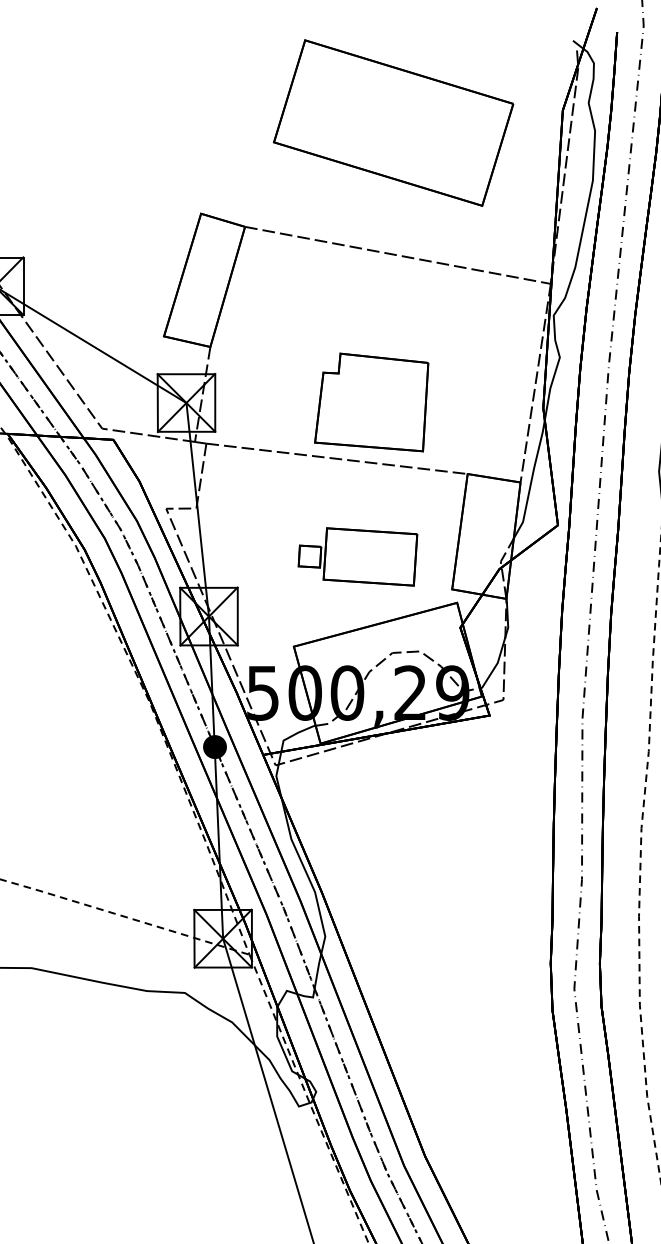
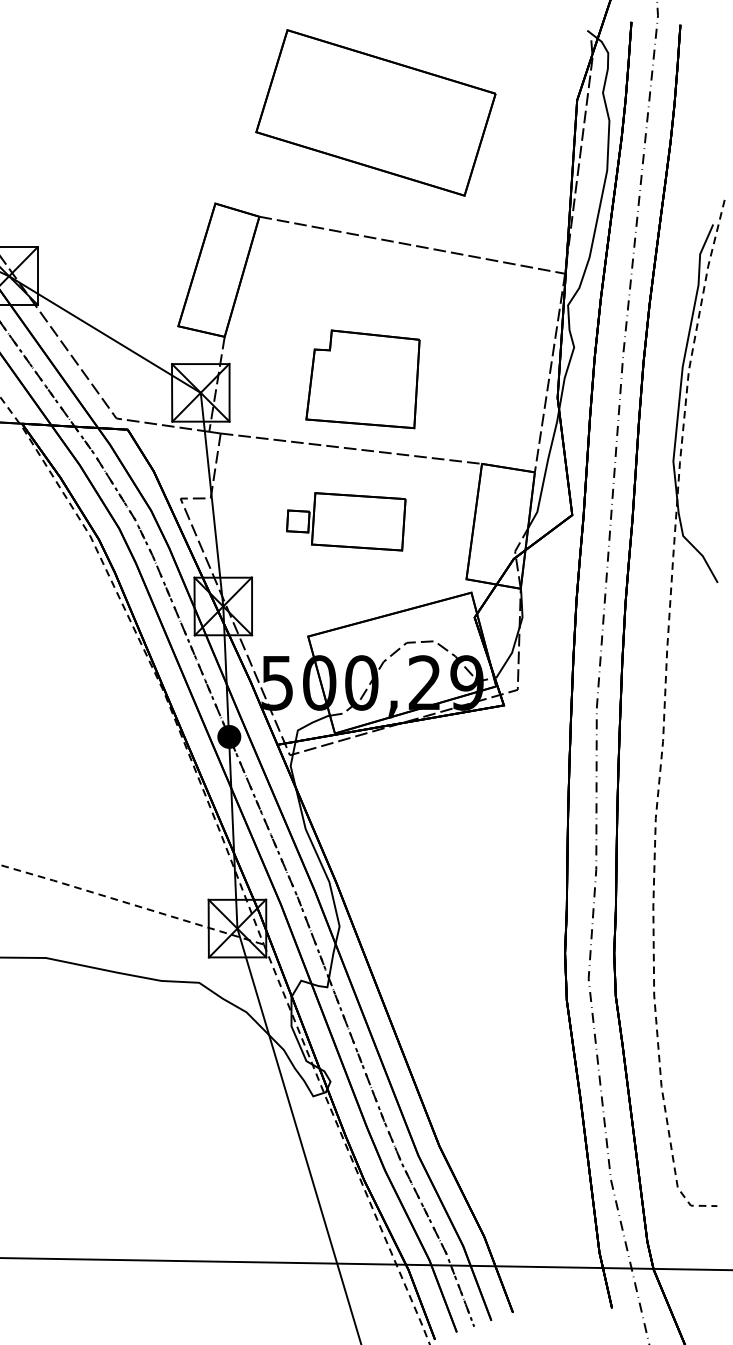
part: (393, 122) -> (375, 112), moved
part: (371, 402) -> (362, 379), moved
part: (358, 556) -> (346, 521), moved

